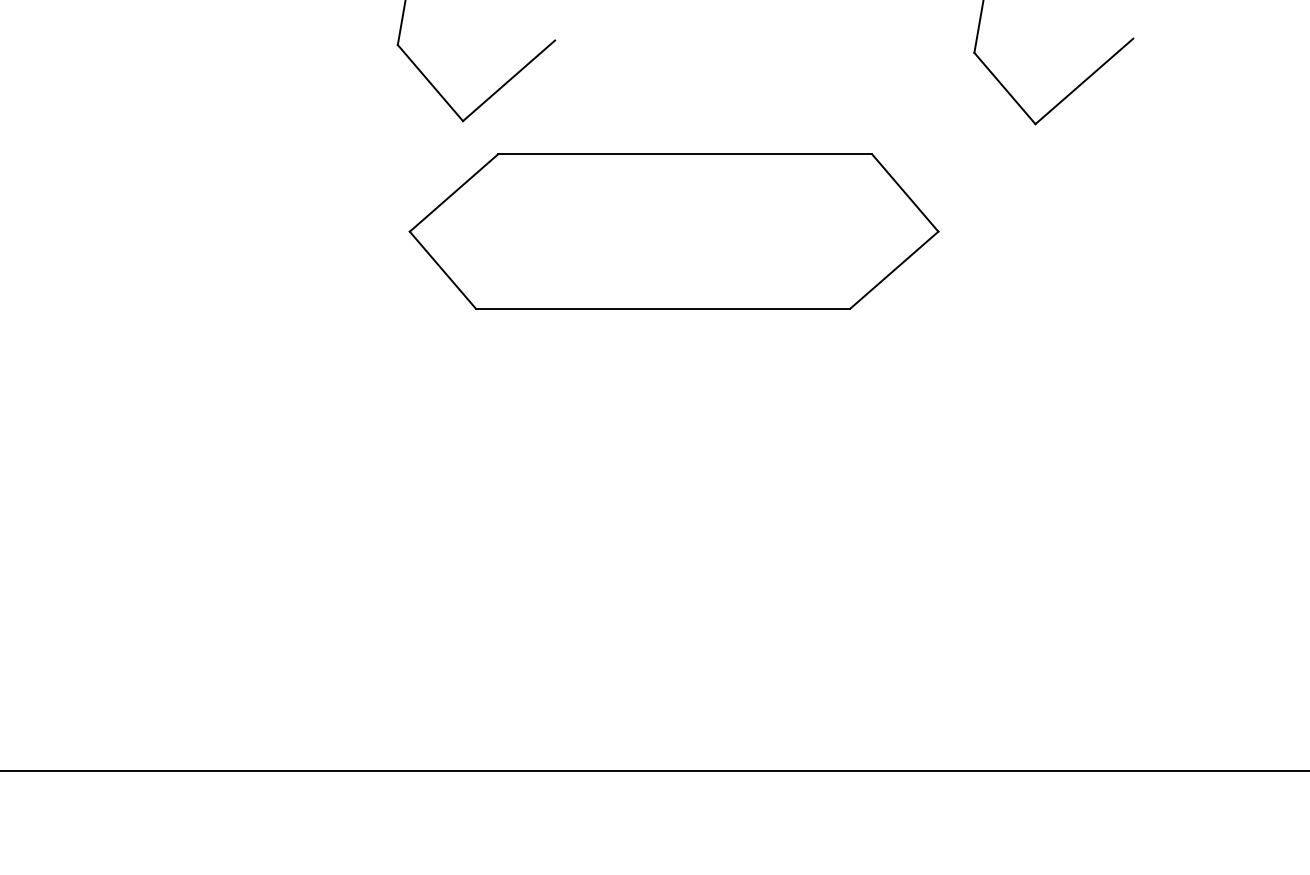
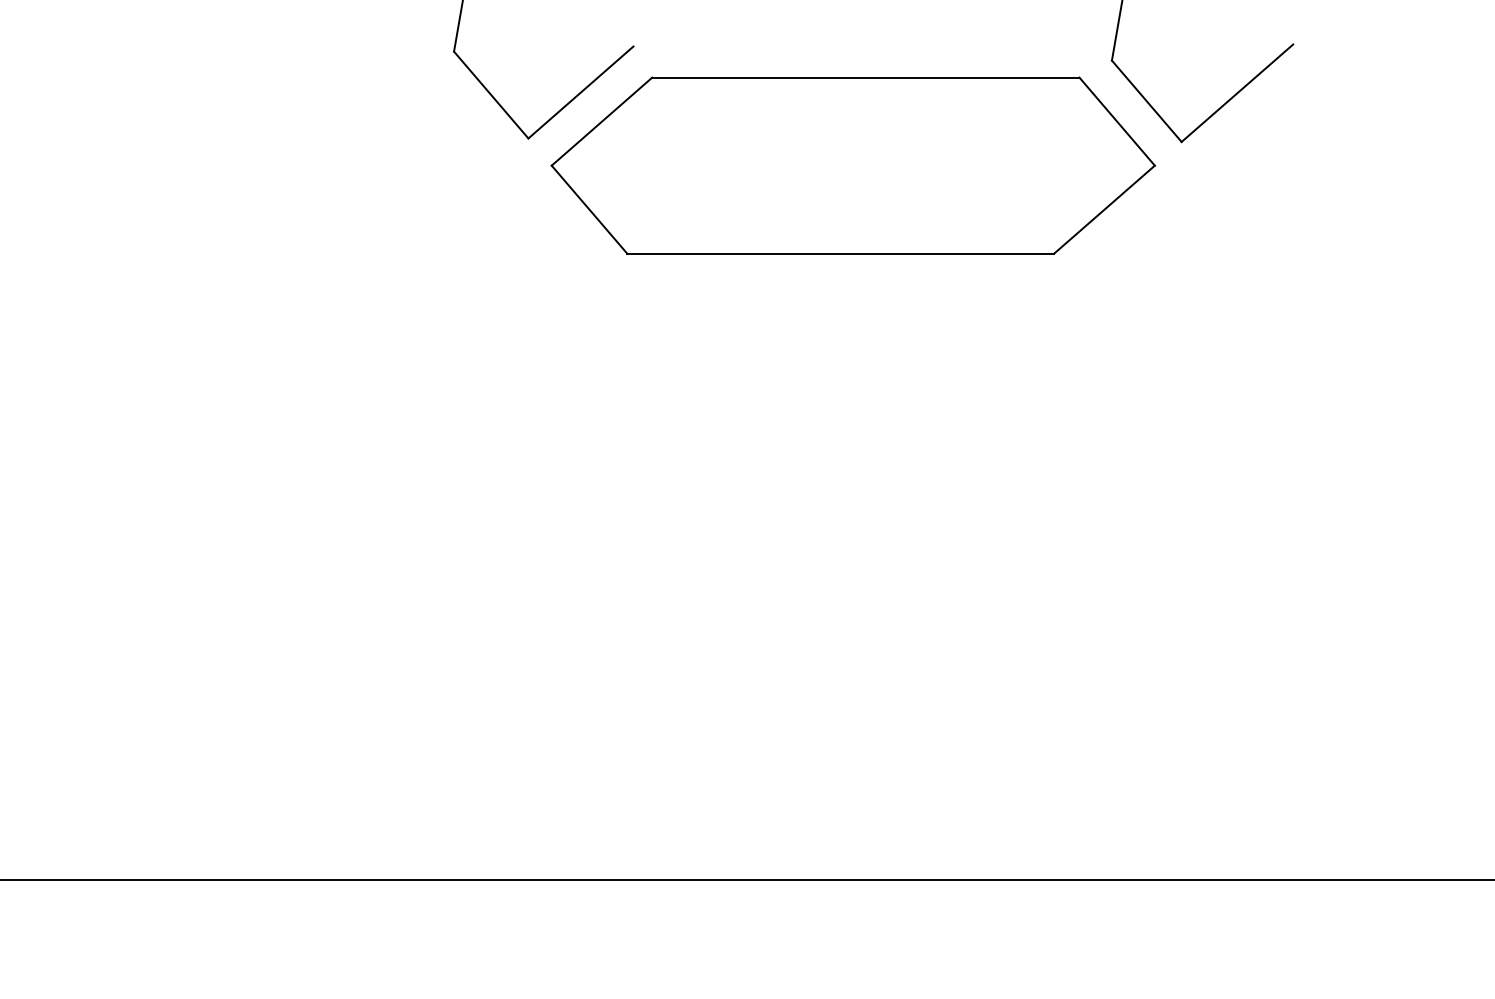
part: (673, 231) -> (852, 165), moved

